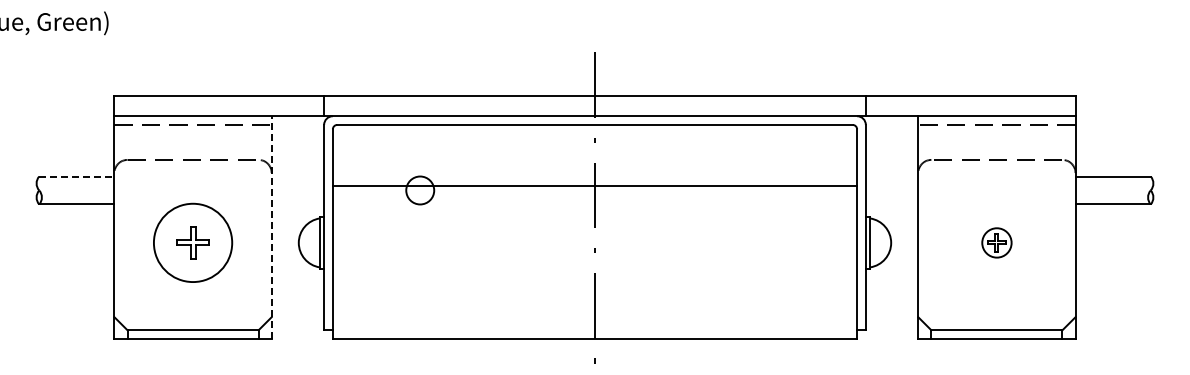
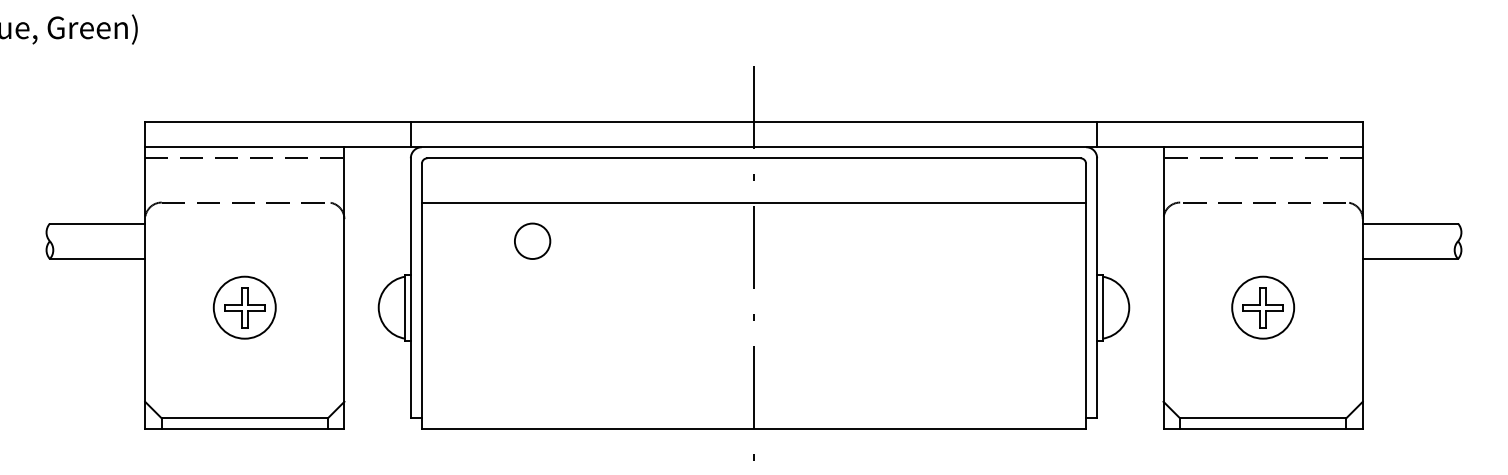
line: (76, 176) -> (97, 223), dashed -> solid
line: (594, 185) -> (753, 202), moved
line: (271, 227) -> (344, 288), dashed -> solid
circle: (192, 242) -> (244, 307), size x0.62
part: (996, 242) -> (1262, 307), size x1.67

